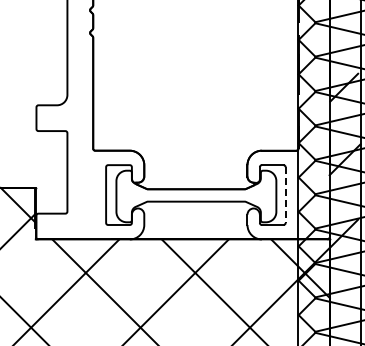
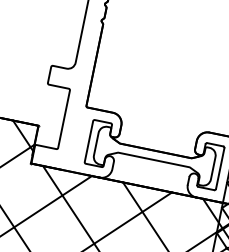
line: (285, 195) -> (220, 168), dashed -> solid

